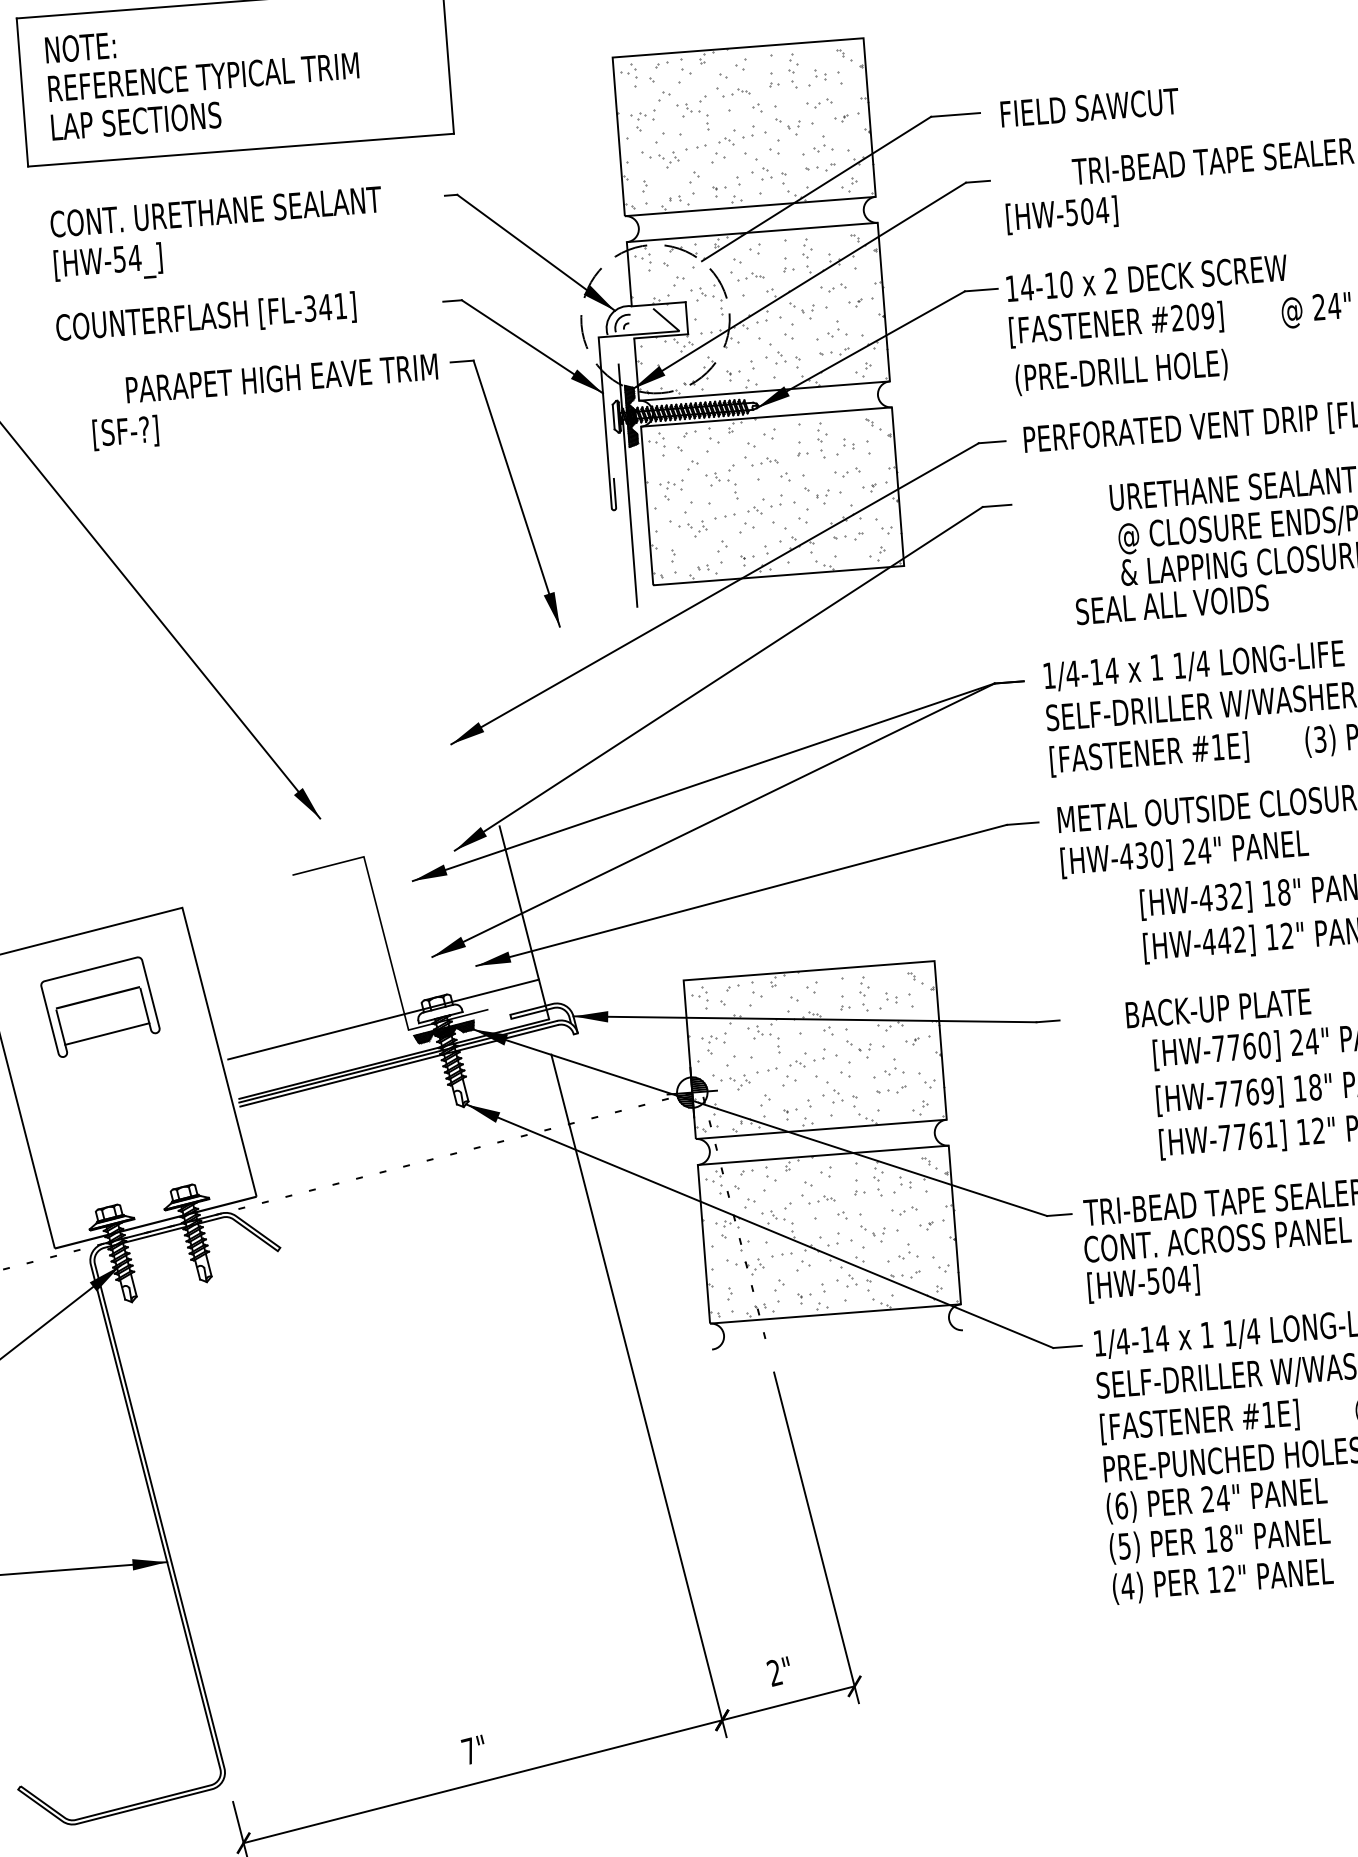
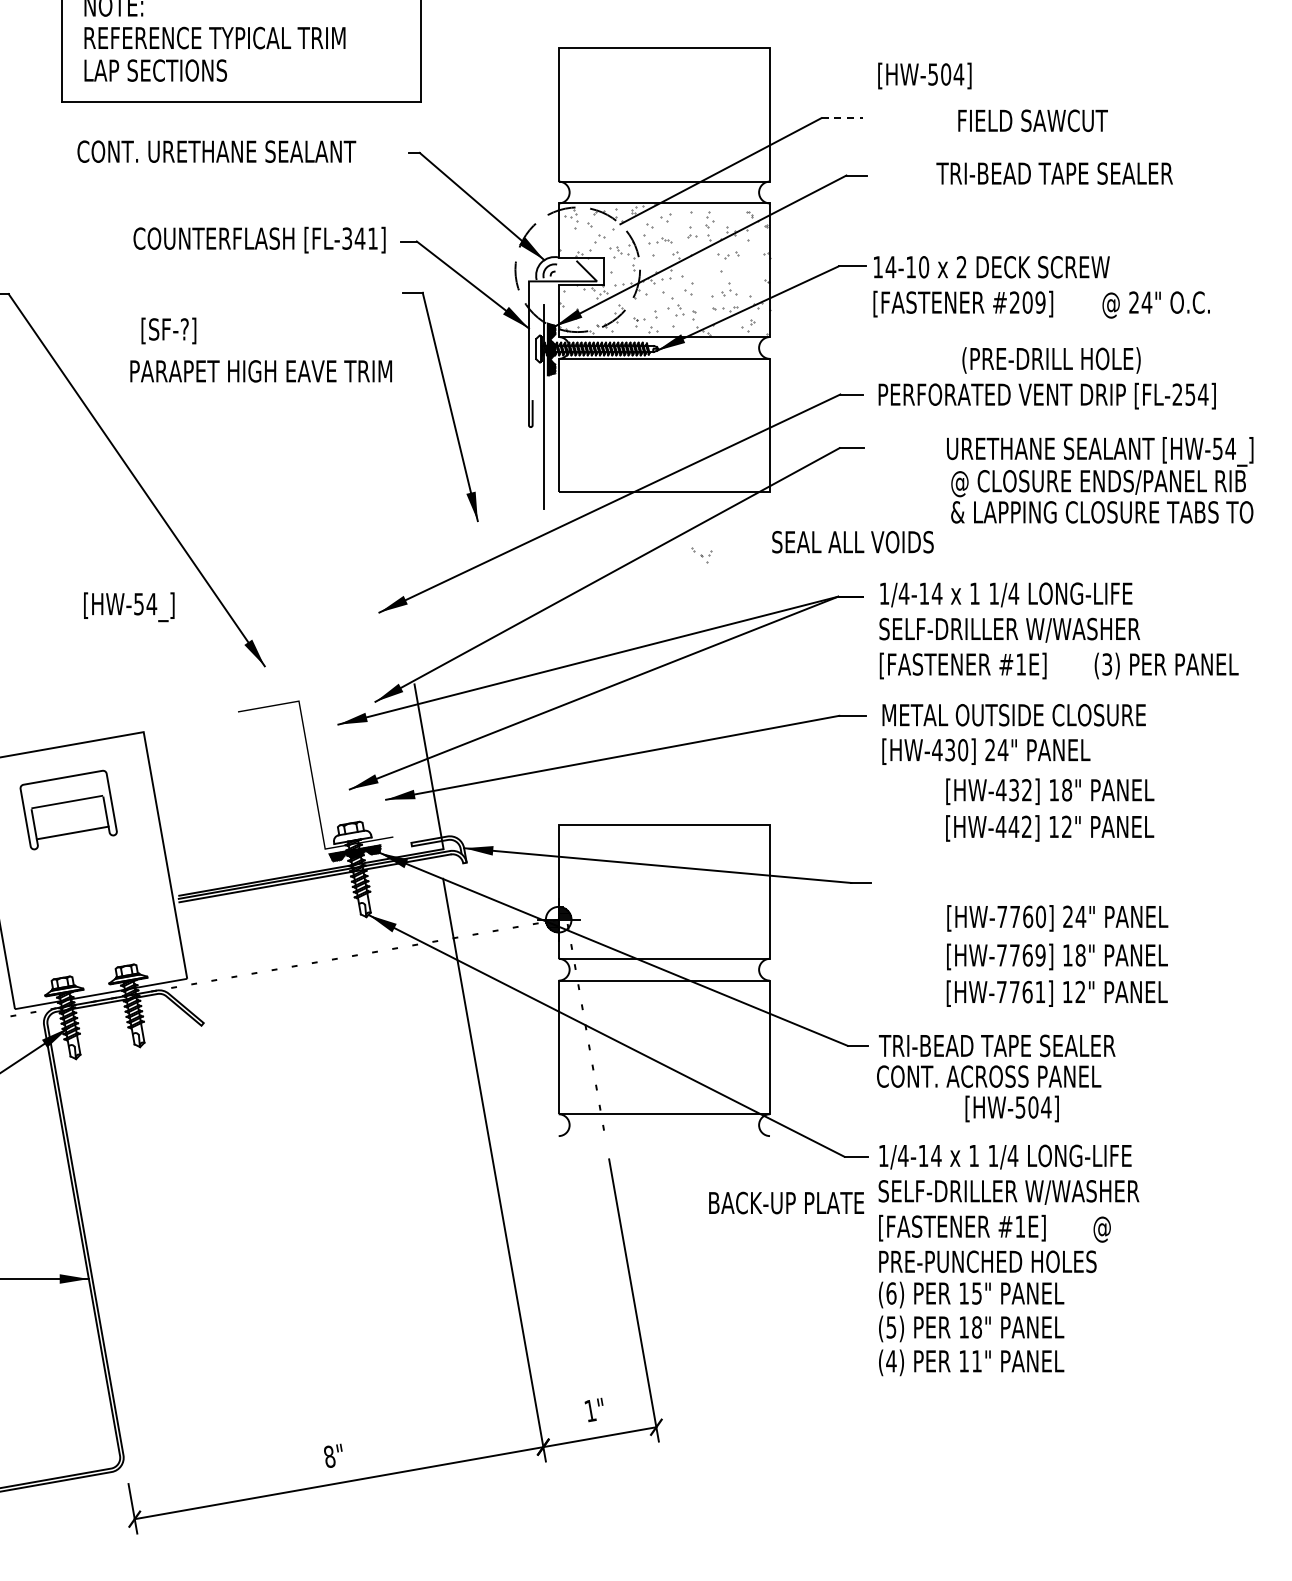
text: (1089, 107) -> (1032, 120), moved
line: (956, 115) -> (842, 118), solid -> dashed
hatch: (744, 125) -> (664, 113), removed
text: (1061, 214) -> (924, 75), moved
text: (108, 264) -> (129, 607), moved
part: (860, 303) -> (750, 269), removed
part: (802, 311) -> (701, 555), moved
text: (206, 317) -> (259, 239), moved
text: (1121, 372) -> (1051, 360), moved
text: (281, 378) -> (260, 371), moved
text: (125, 432) -> (168, 330), moved
hatch: (772, 494) -> (664, 424), removed
text: (1171, 605) -> (852, 542), moved
text: (1218, 1007) -> (786, 1202), moved
line: (383, 1019) -> (304, 838), removed
hatch: (815, 1048) -> (664, 890), removed
hatch: (829, 1233) -> (664, 1046), removed
text: (1142, 1283) -> (1011, 1108), moved
text: (1215, 1498) -> (970, 1293), 24" -> 15"
text: (1228, 1579) -> (976, 1361), 12" -> 11"
text: (774, 1672) -> (590, 1410), 2" -> 1"
text: (469, 1750) -> (329, 1456), 7" -> 8"

